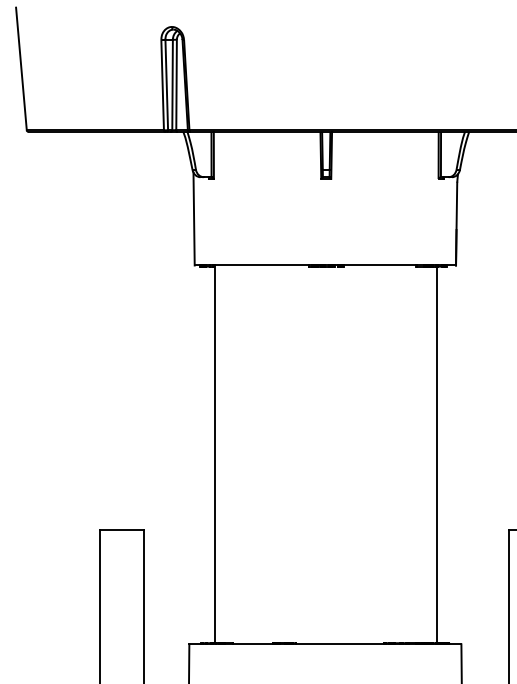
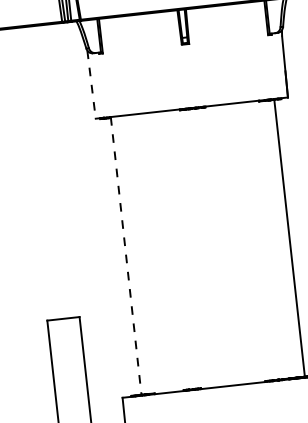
line: (194, 219) -> (91, 84), solid -> dashed
line: (215, 454) -> (126, 256), solid -> dashed

